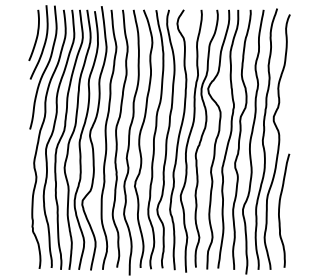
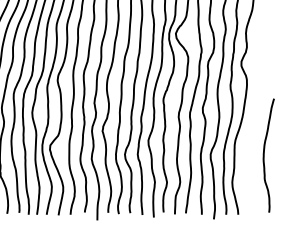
curve: (280, 207) -> (265, 152), moved

